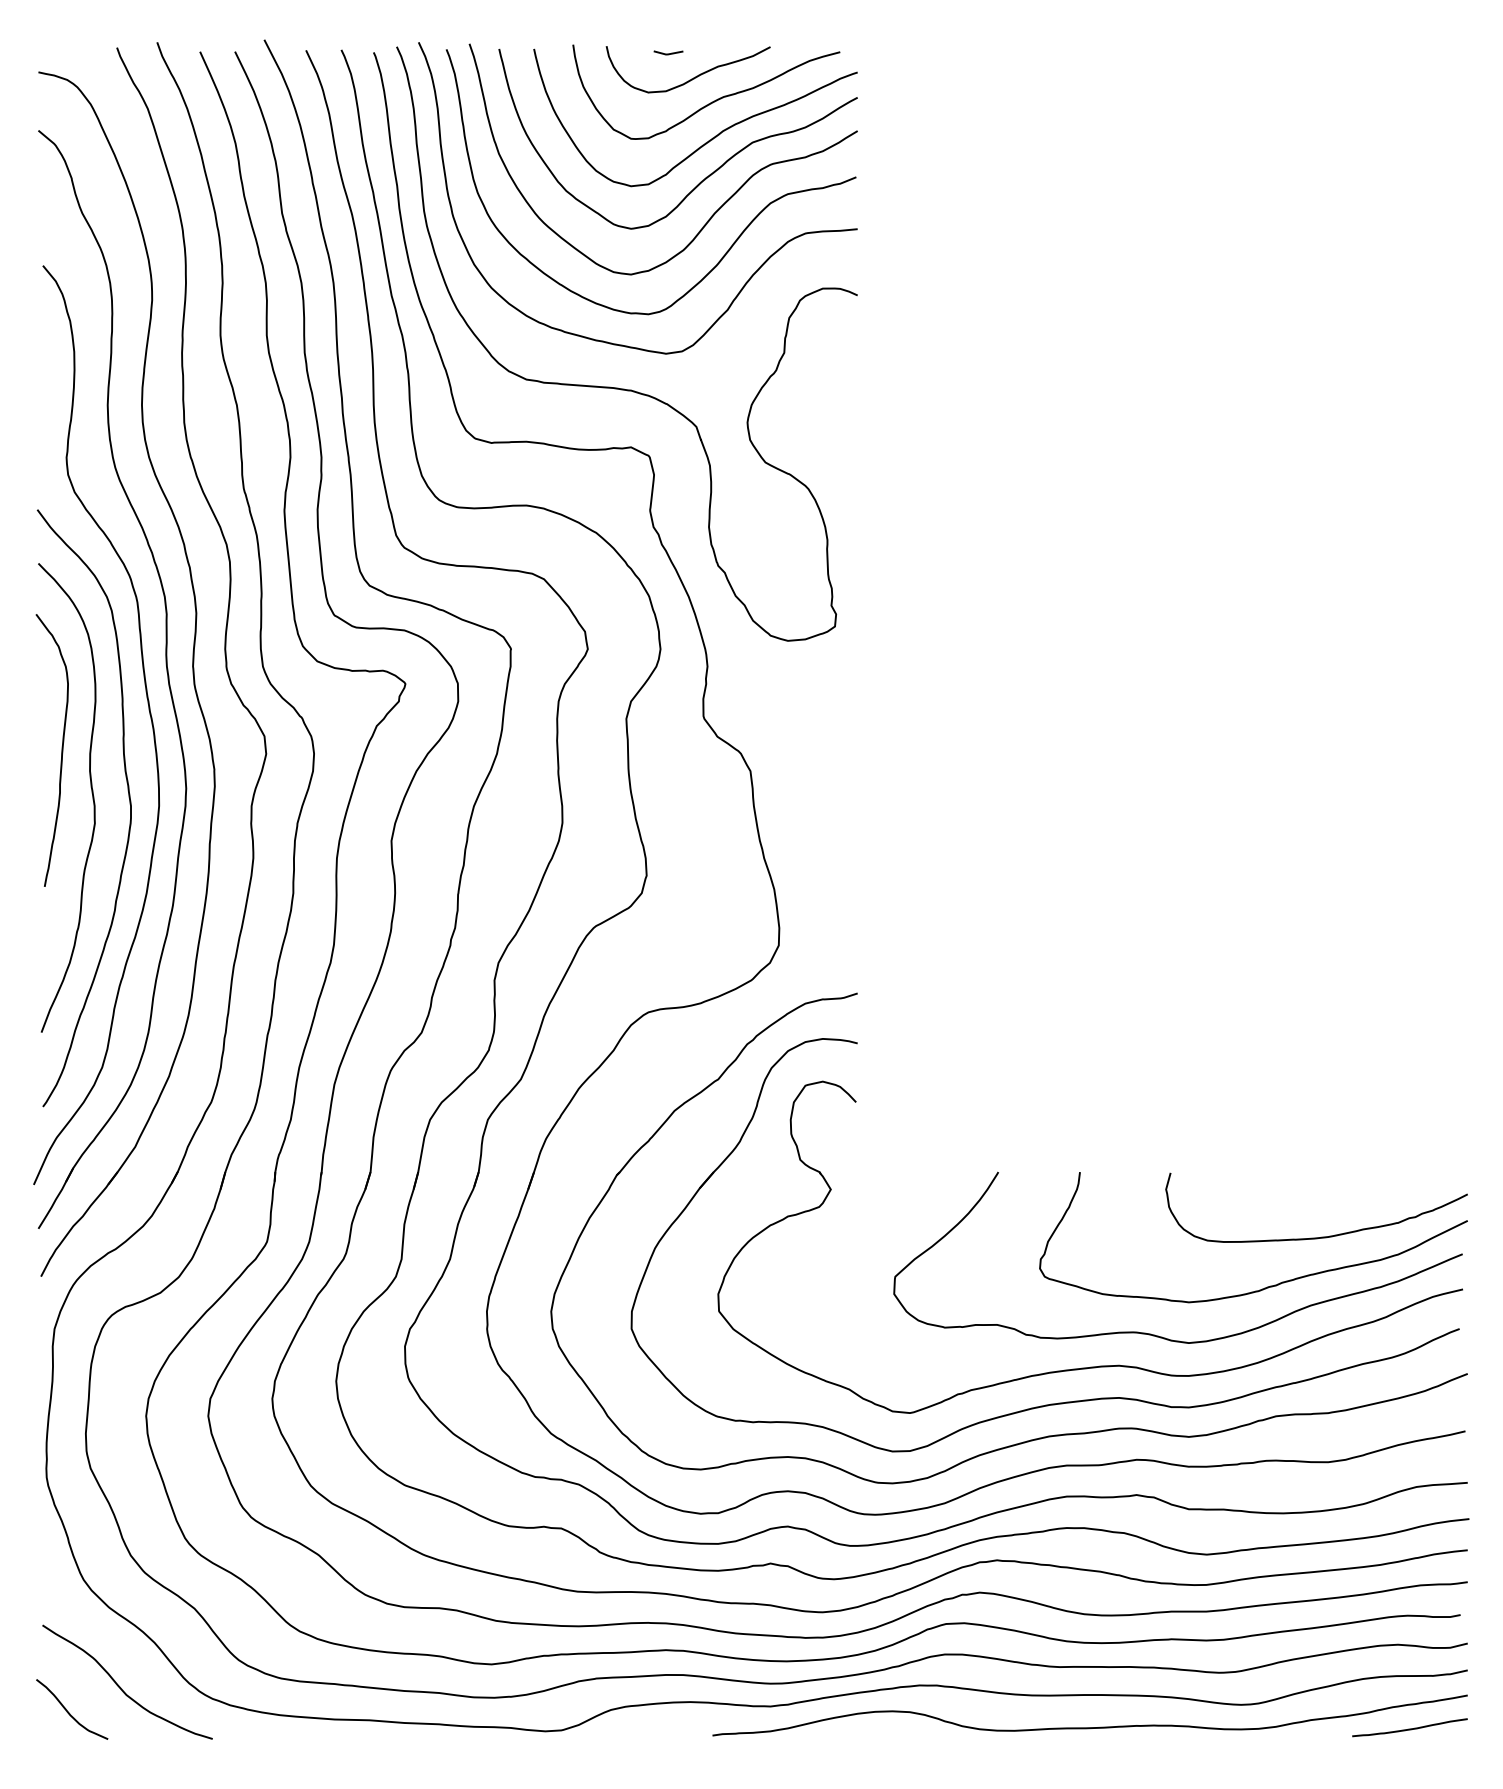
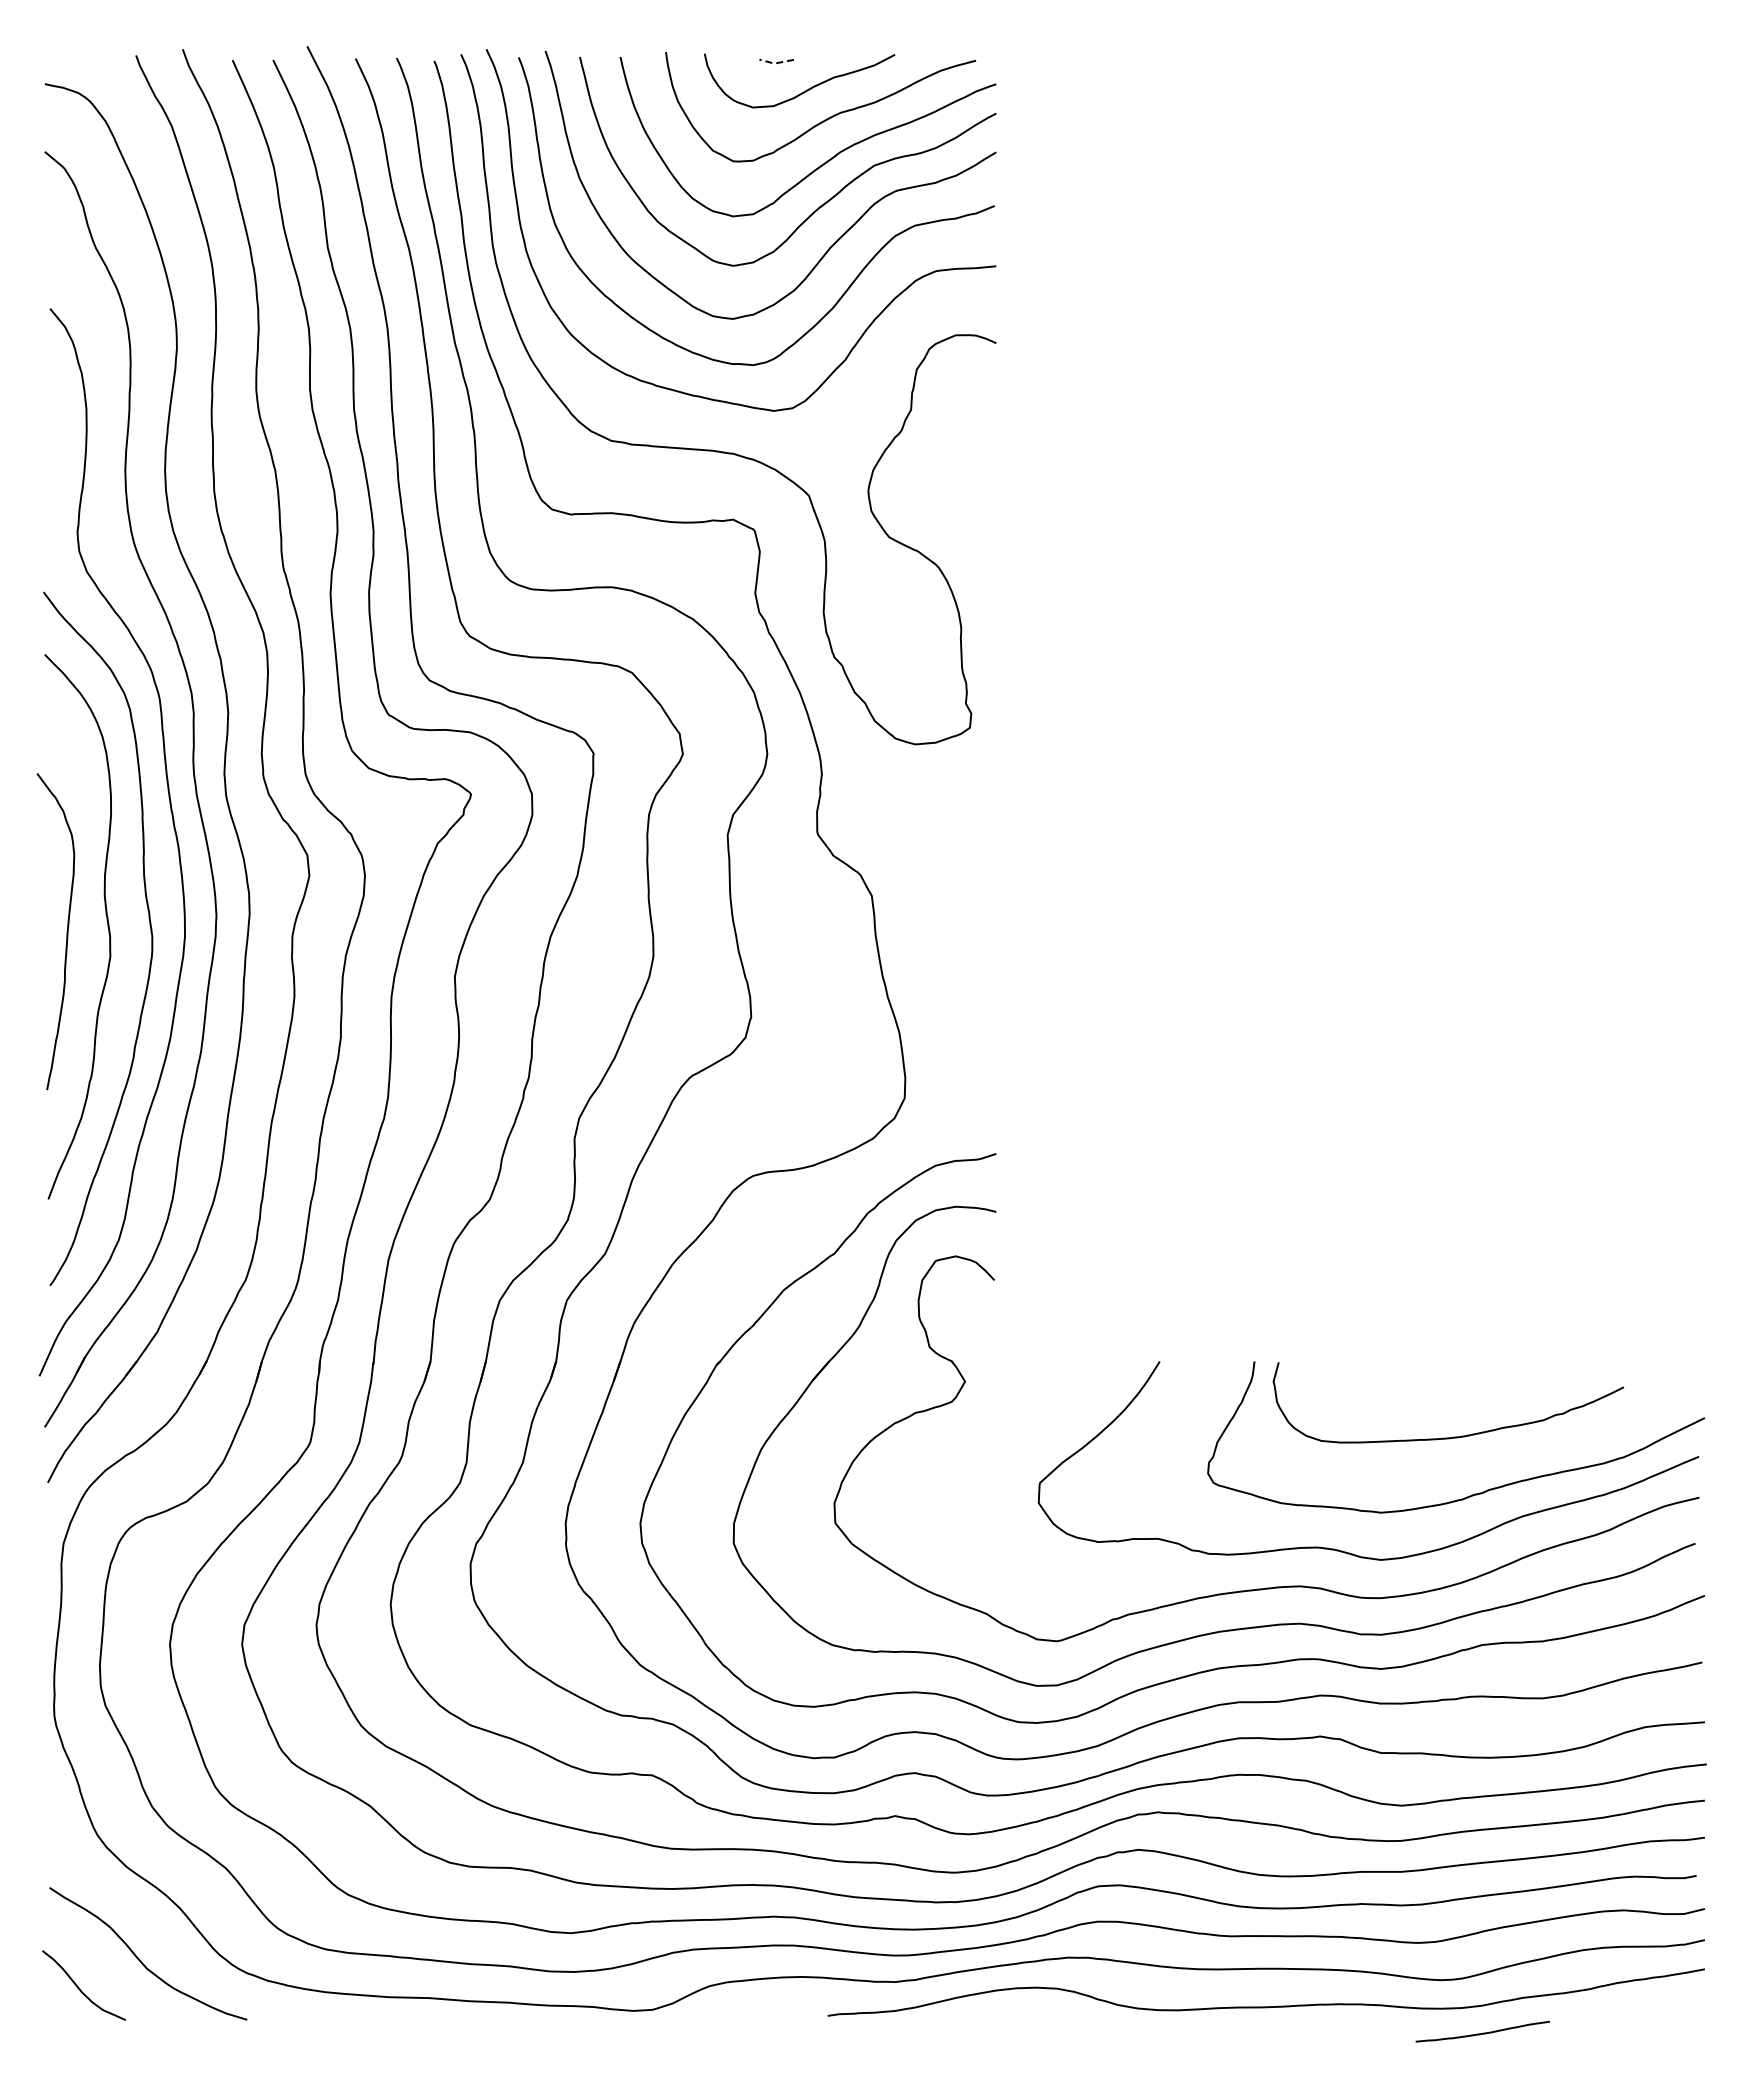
line: (668, 54) -> (776, 63), solid -> dashed
curve: (61, 750) -> (66, 931), moved
curve: (1321, 1236) -> (1453, 1436), moved
curve: (1409, 1728) -> (1482, 2032), moved

